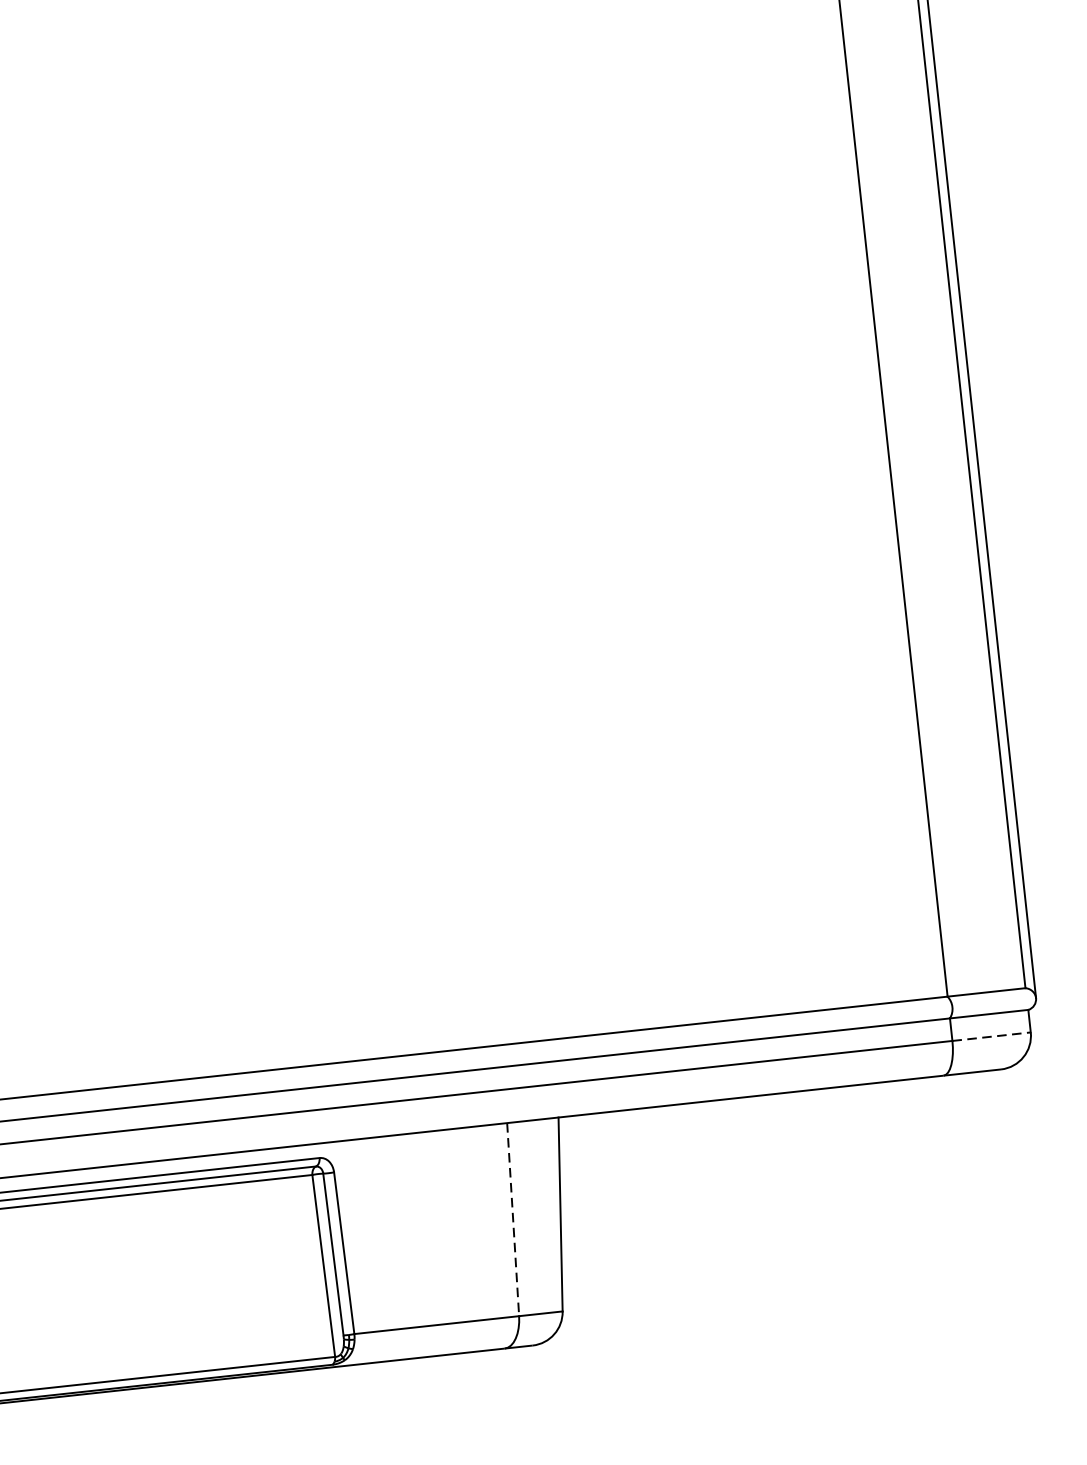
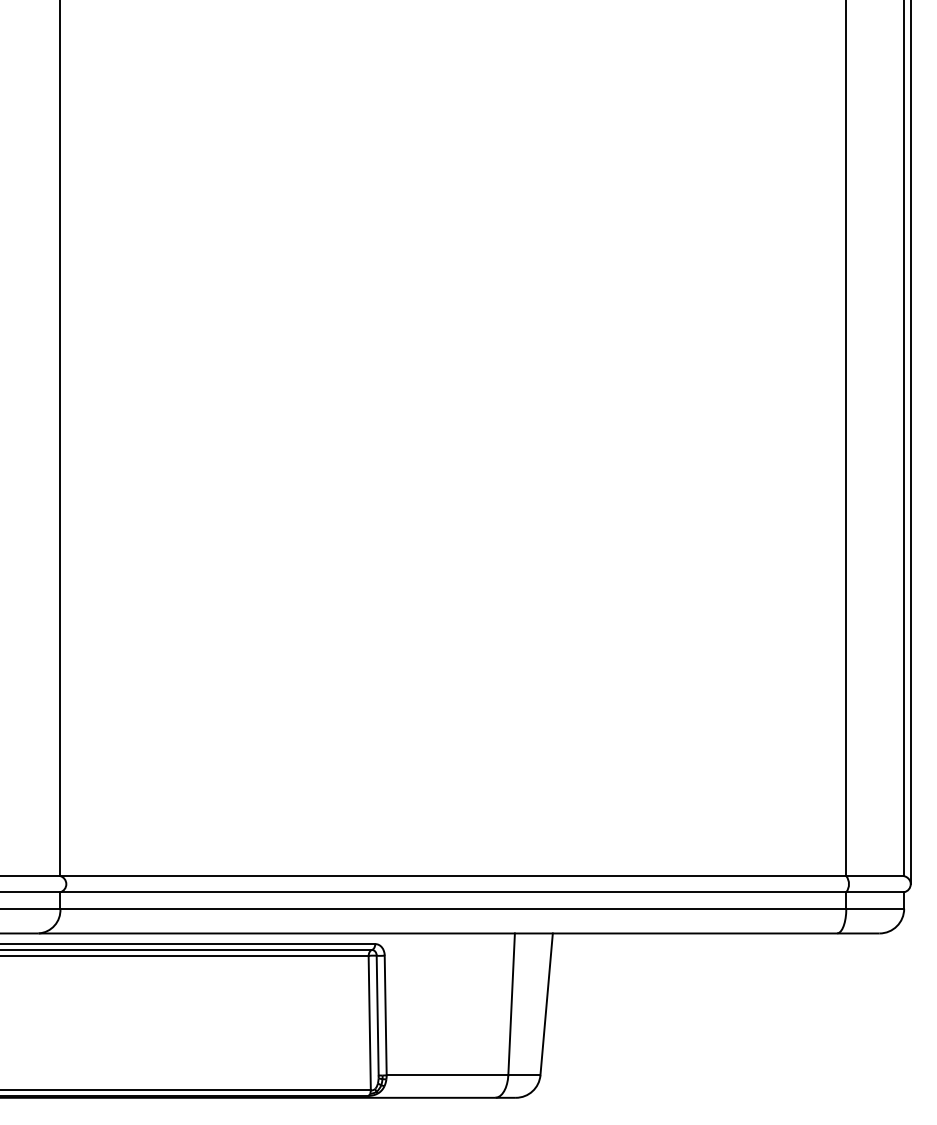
line: (991, 1036) -> (875, 908), dashed -> solid
line: (513, 1219) -> (511, 1004), dashed -> solid

